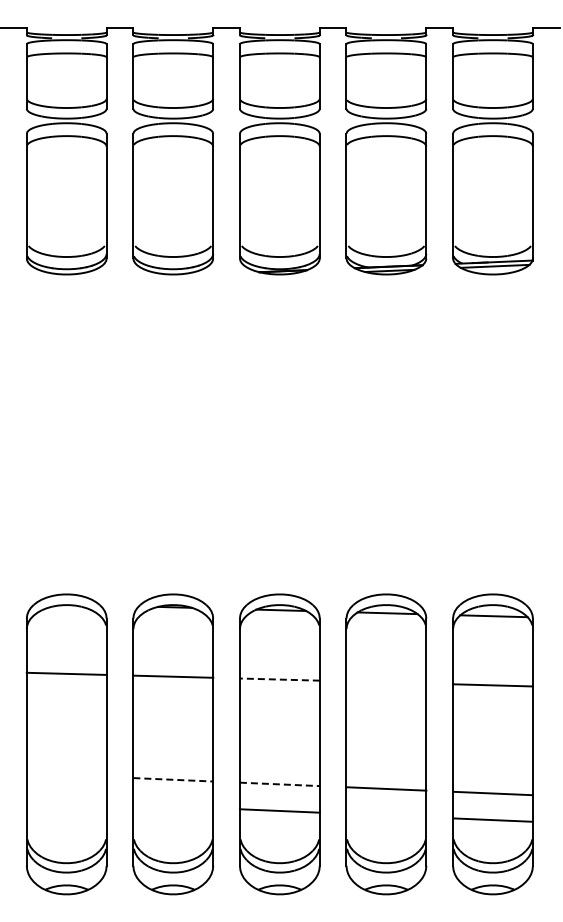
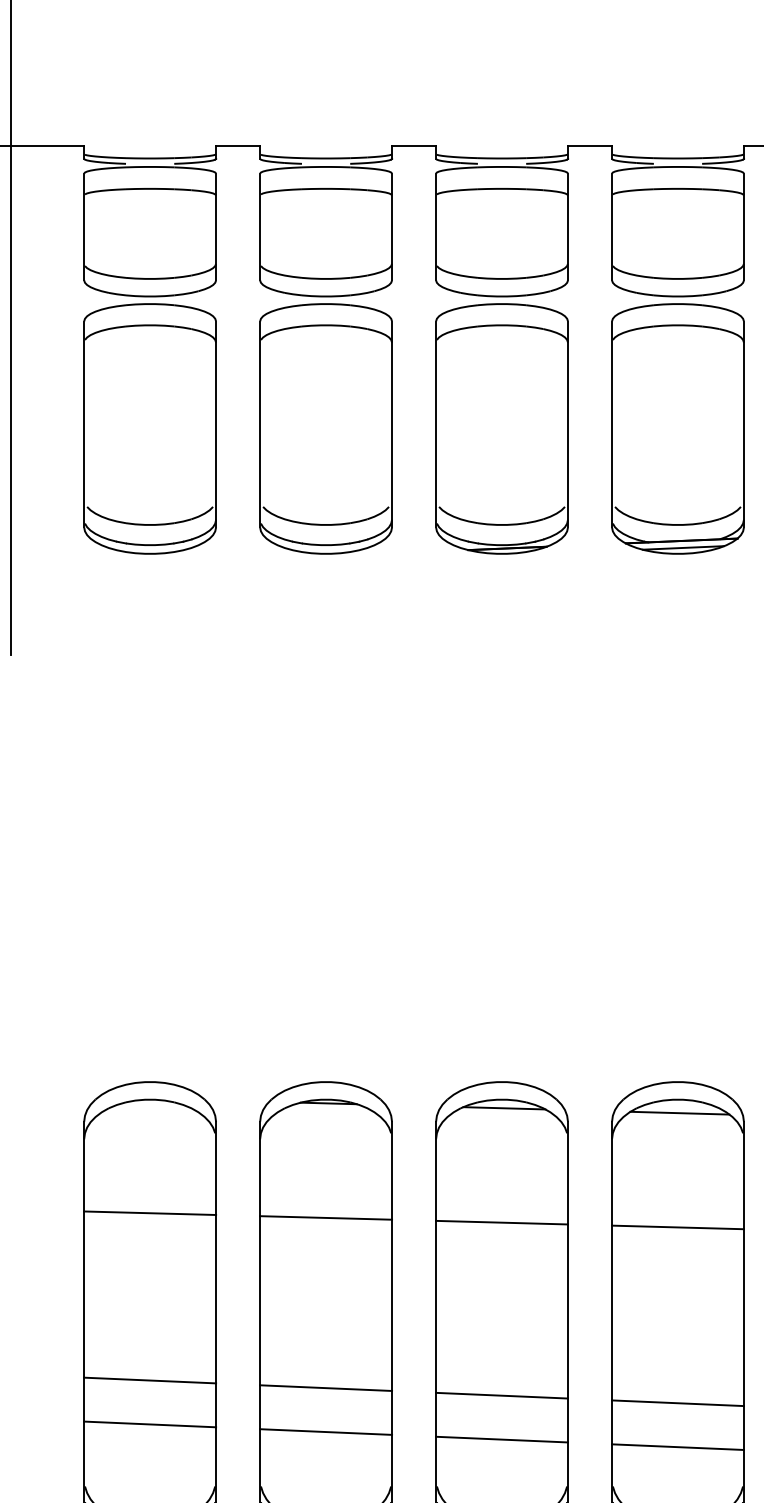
line: (279, 679) -> (501, 1222), dashed -> solid
line: (386, 682) -> (678, 1227), added
line: (66, 774) -> (149, 1379), added
line: (173, 779) -> (326, 1387), dashed -> solid
line: (279, 784) -> (501, 1395), dashed -> solid
line: (66, 801) -> (149, 1423), added
line: (173, 806) -> (326, 1432), added
line: (386, 815) -> (678, 1447), added

